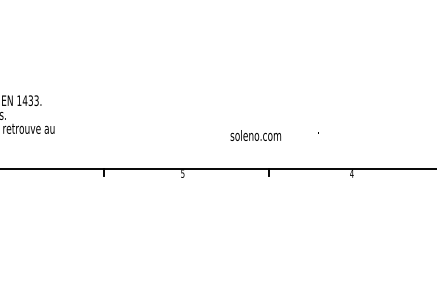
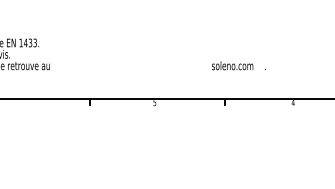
text: (255, 135) -> (232, 65), moved

